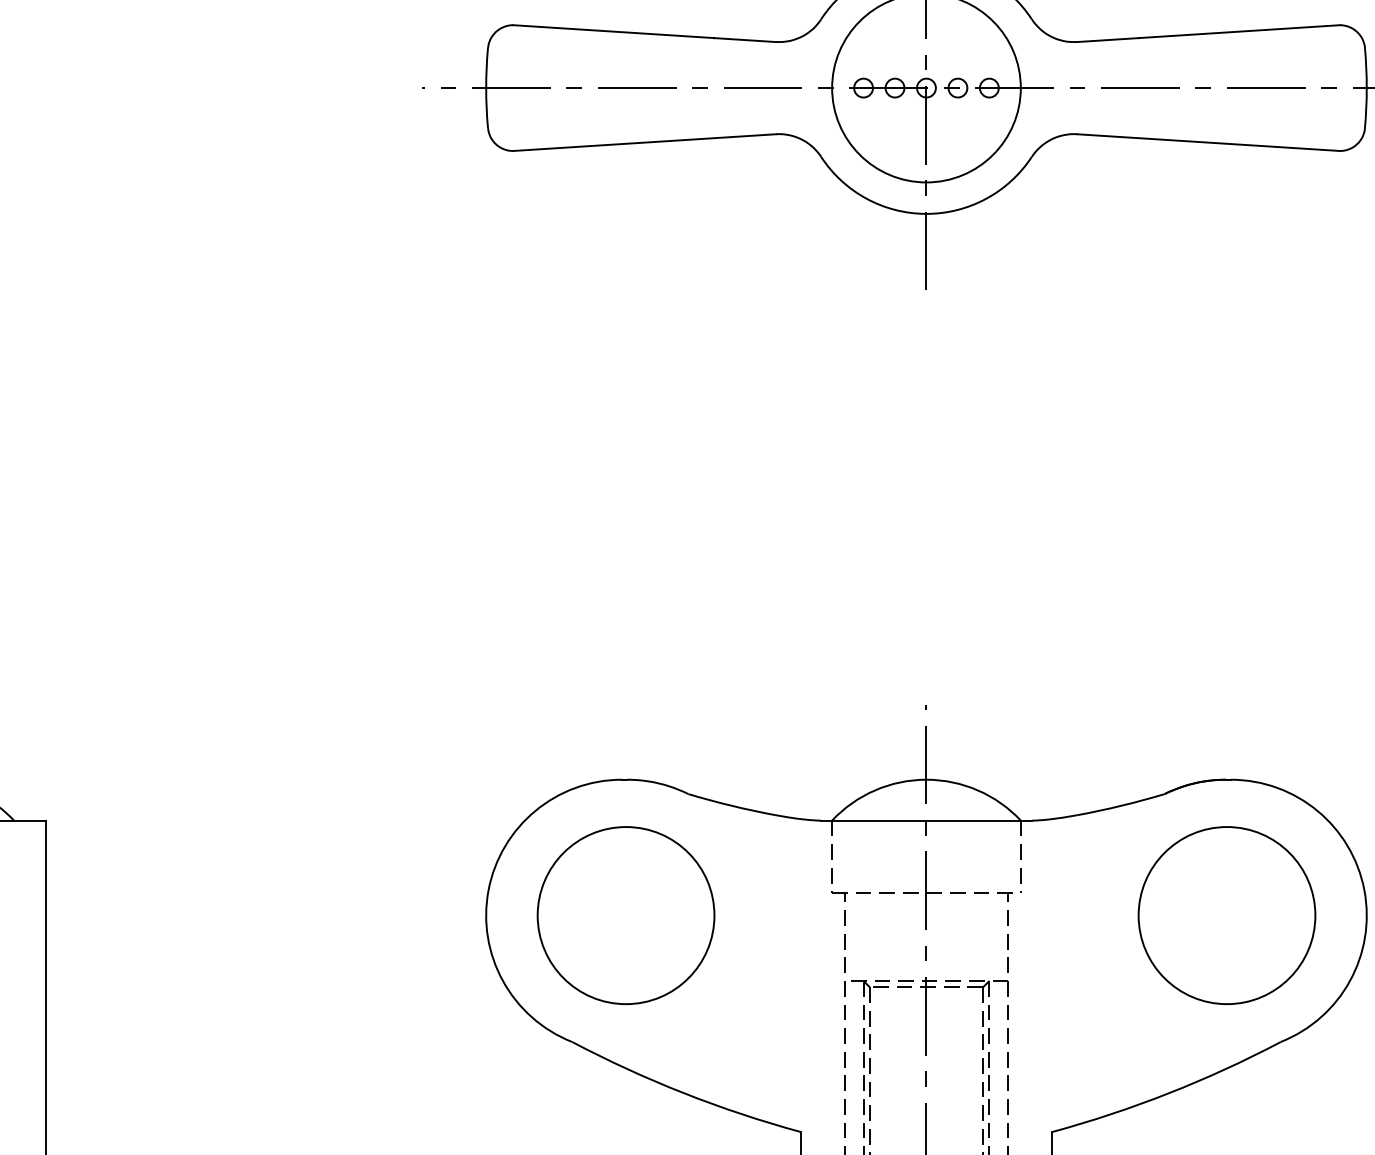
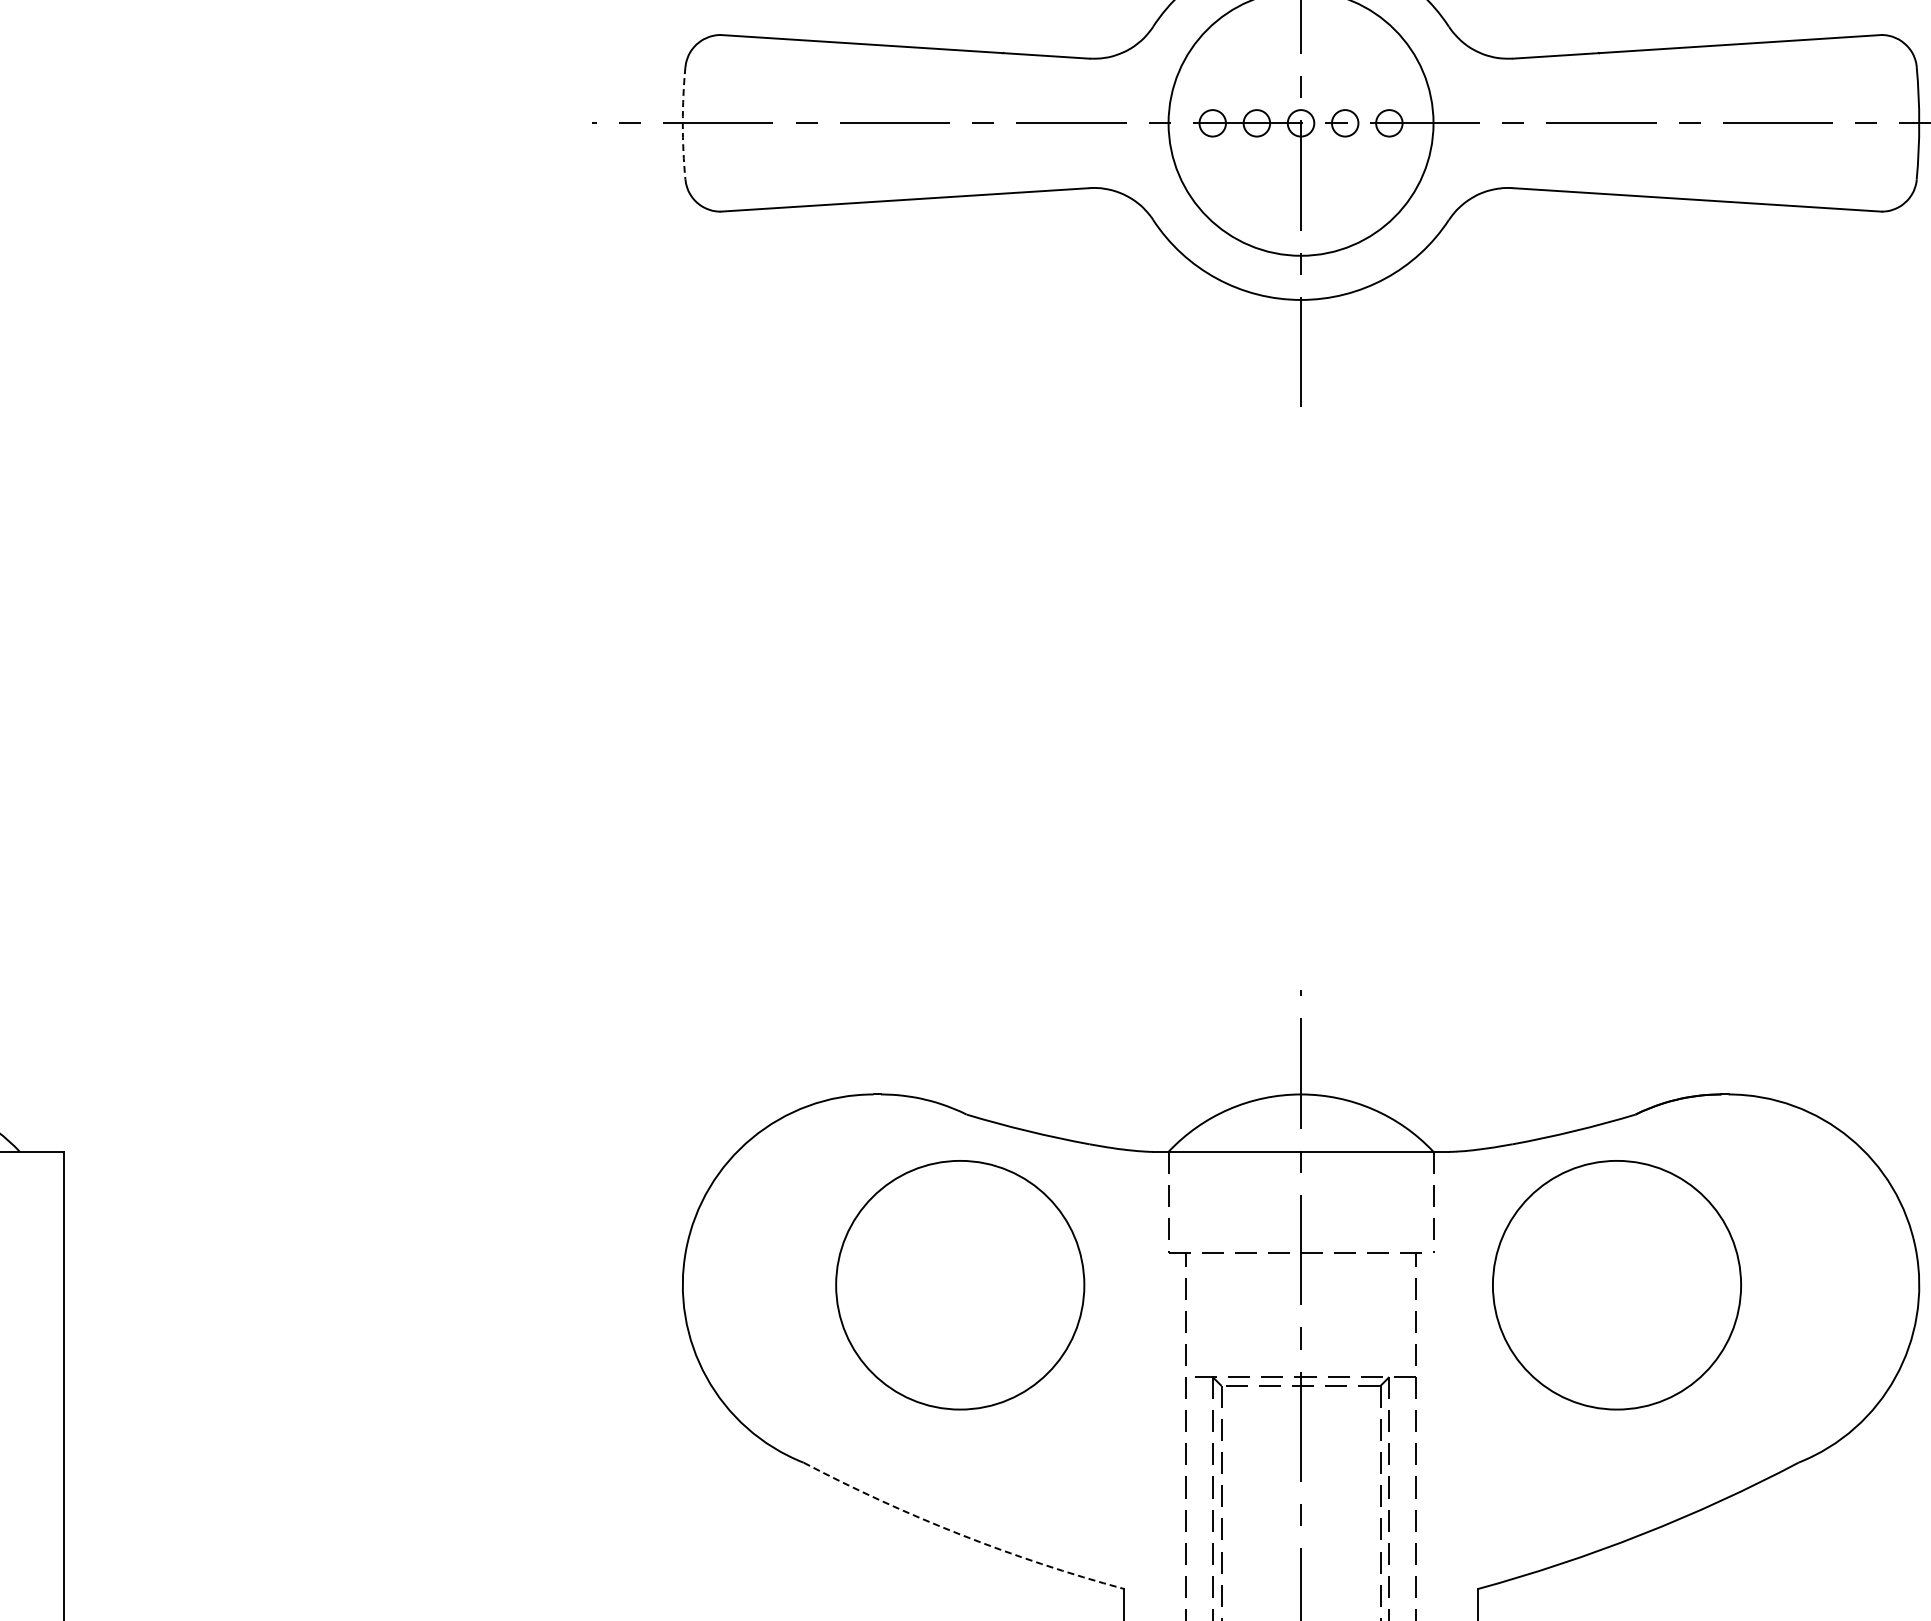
arc: (485, 88) -> (682, 123), solid -> dashed
part: (626, 915) -> (960, 1285), moved
part: (1226, 915) -> (1616, 1285), moved
arc: (683, 1093) -> (960, 1534), solid -> dashed

